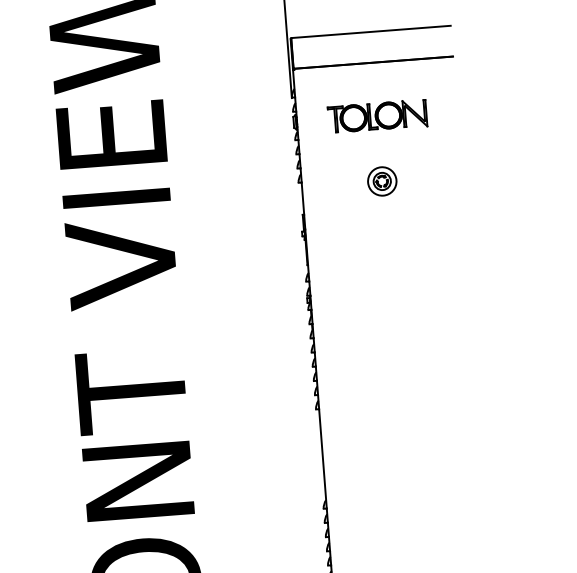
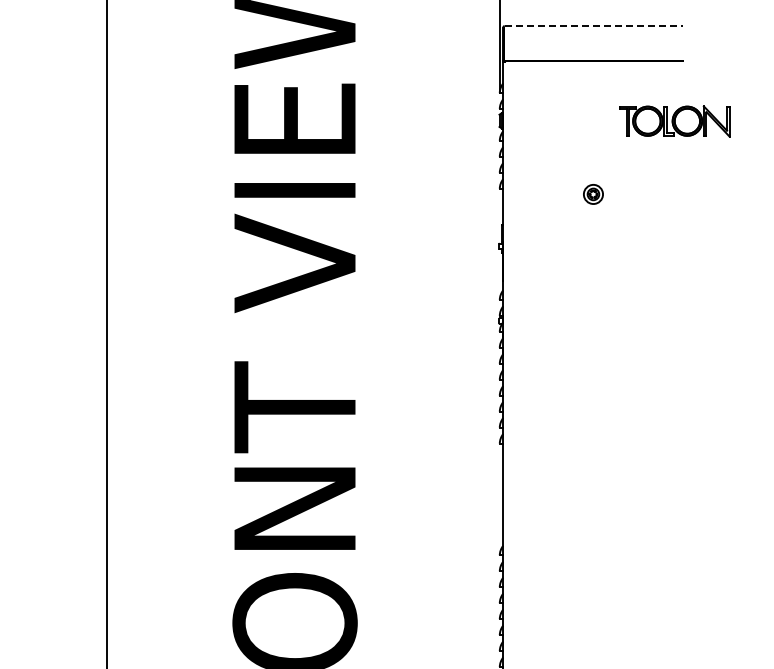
line: (371, 32) -> (594, 26), solid -> dashed
part: (377, 116) -> (674, 121), moved
part: (382, 181) -> (593, 194), size x0.6

